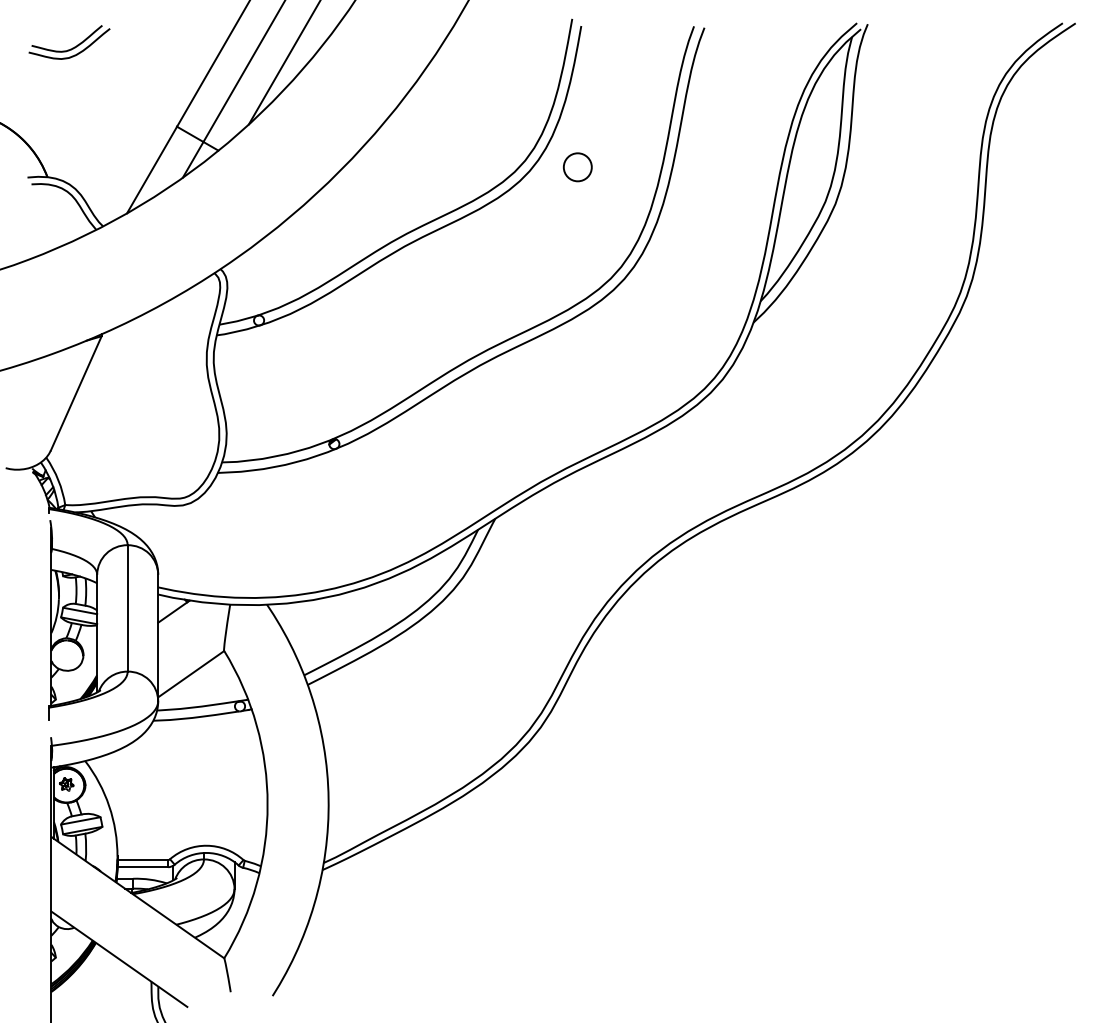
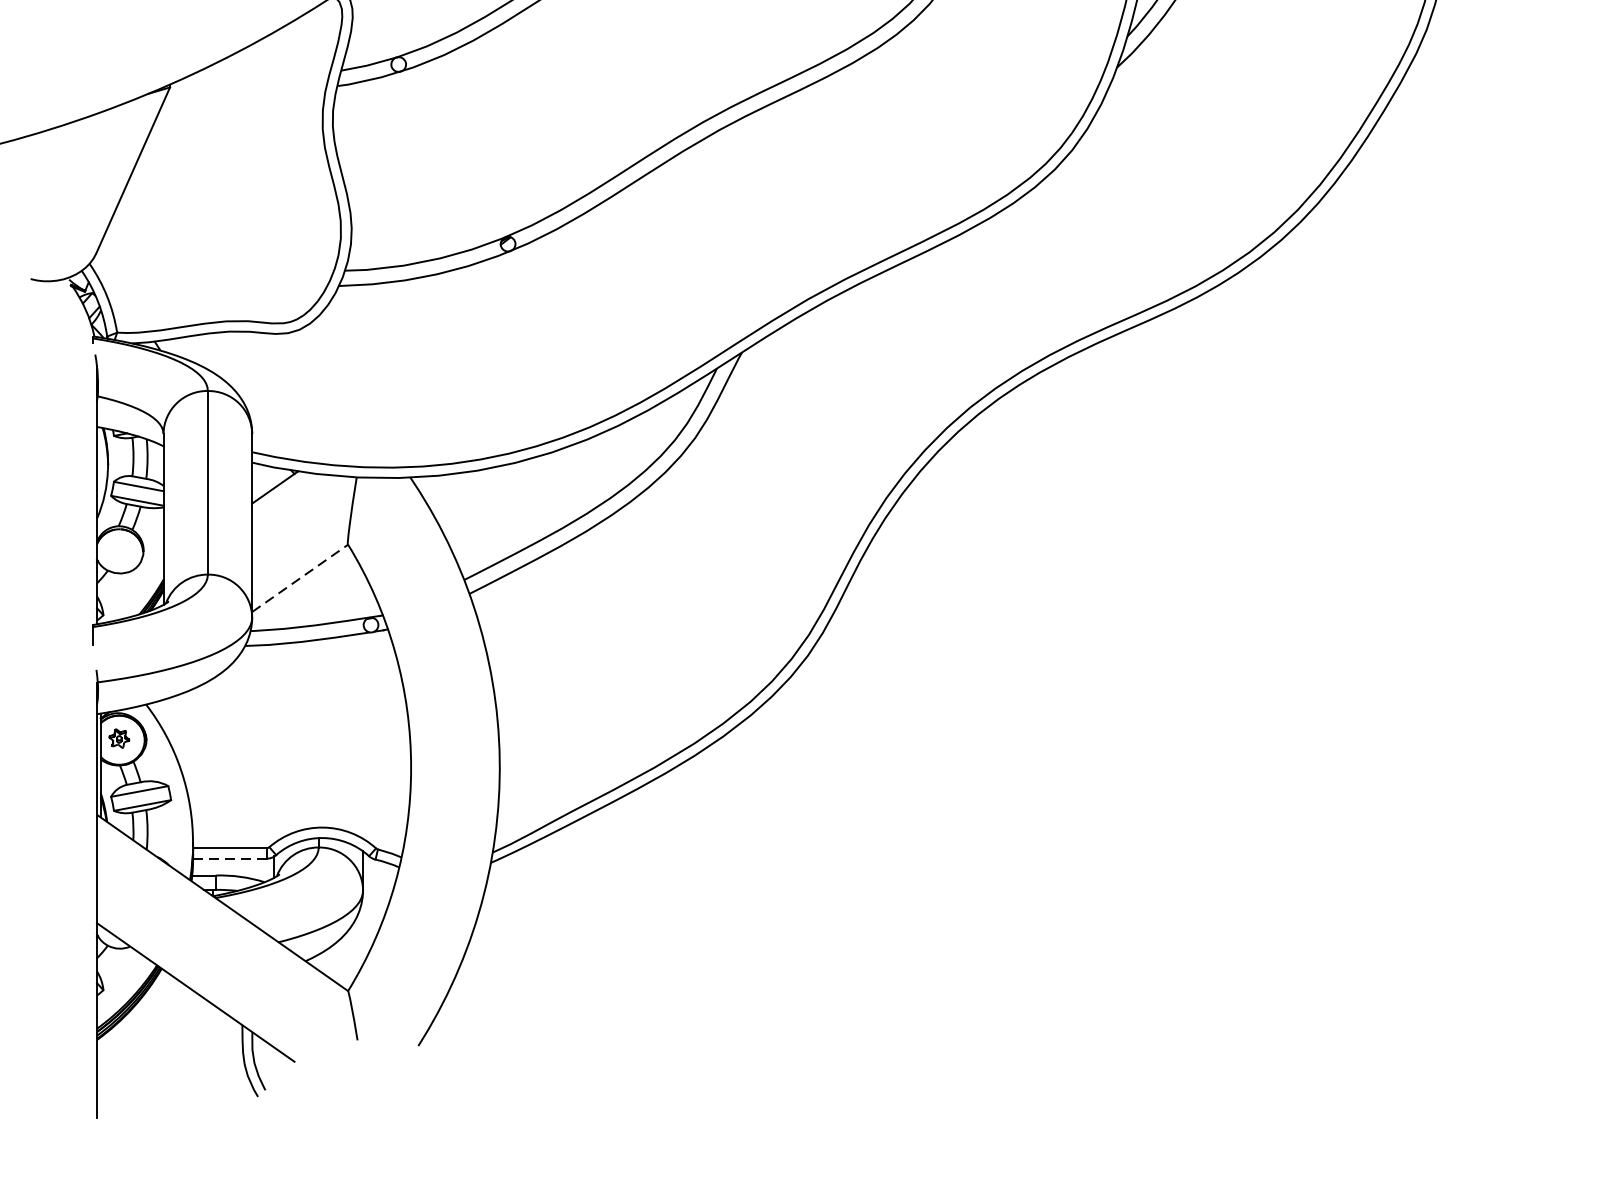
line: (191, 673) -> (300, 577), solid -> dashed
line: (143, 867) -> (230, 859), solid -> dashed

